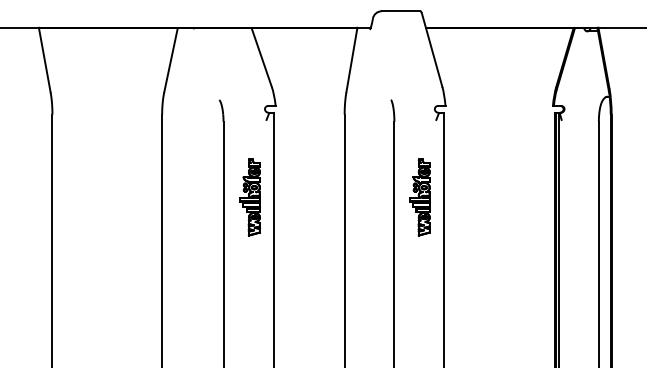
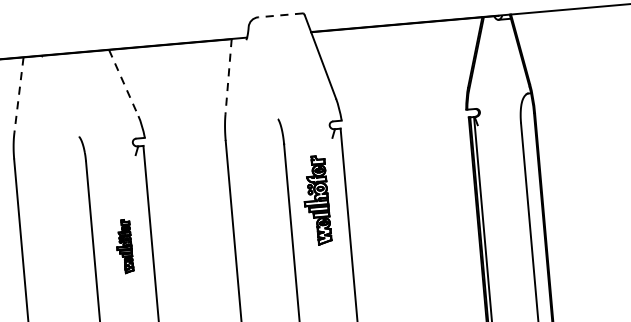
line: (400, 11) -> (279, 15), solid -> dashed
line: (261, 57) -> (123, 83), solid -> dashed
line: (171, 60) -> (19, 95), solid -> dashed
line: (351, 60) -> (228, 77), solid -> dashed
part: (249, 197) -> (123, 246), size x0.6
part: (419, 197) -> (315, 200), moved

